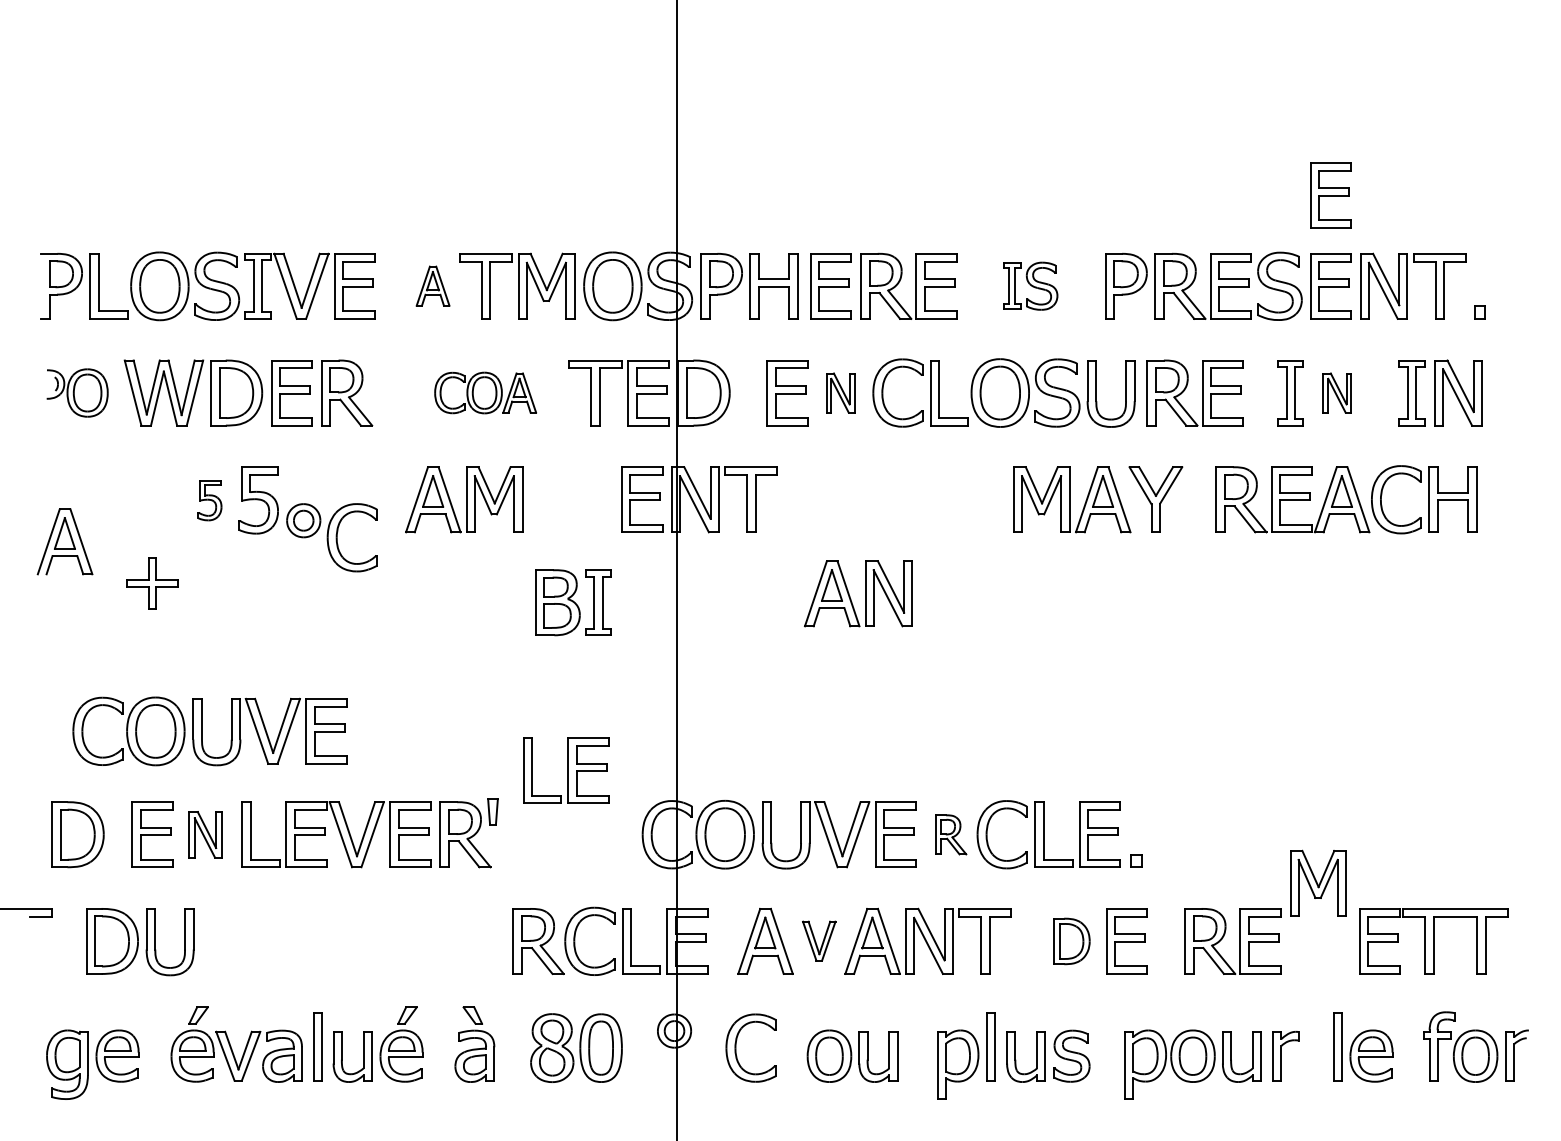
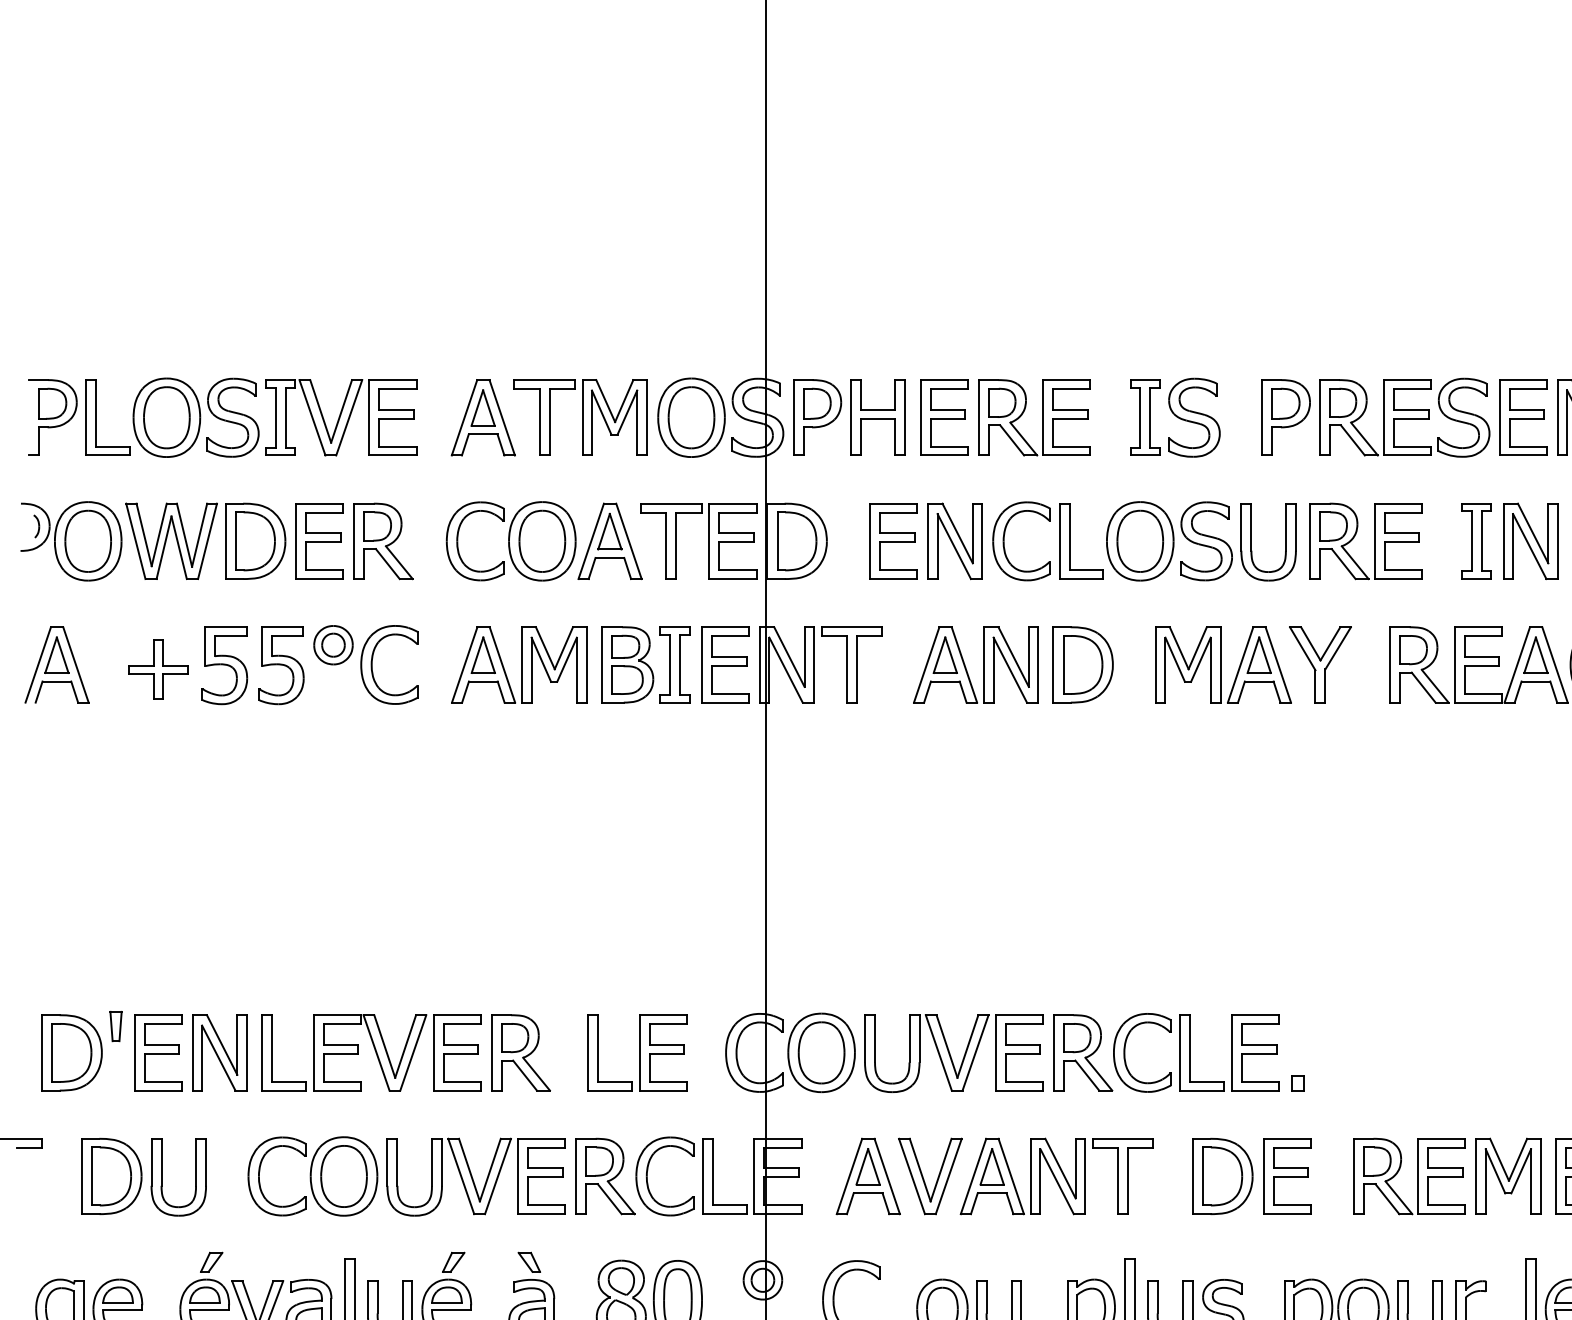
part: (1330, 195) -> (1522, 312), removed
part: (432, 285) -> (482, 416), size x1.67
part: (1030, 285) -> (1175, 416), size x1.43
part: (77, 392) -> (71, 540), size x1.43
part: (485, 392) -> (544, 540), size x1.67
part: (840, 392) -> (955, 540), size x1.67
part: (1337, 392) -> (1530, 540), size x1.67
part: (950, 499) -> (1082, 664), added
part: (209, 500) -> (224, 665), size x1.67
part: (331, 537) -> (365, 664), moved
part: (64, 541) -> (56, 664), moved
part: (152, 583) -> (158, 669), moved
part: (865, 593) -> (984, 664), moved
part: (573, 602) -> (645, 664), moved
part: (202, 731) -> (398, 1176), moved
part: (566, 770) -> (637, 1052), moved
part: (492, 811) -> (115, 1026), moved
part: (205, 834) -> (219, 1052), size x1.43
part: (951, 834) -> (1083, 1052), size x1.67
part: (1318, 882) -> (1508, 1175), moved
part: (819, 940) -> (930, 1175), size x1.67
part: (1071, 941) -> (1222, 1176), size x1.43

